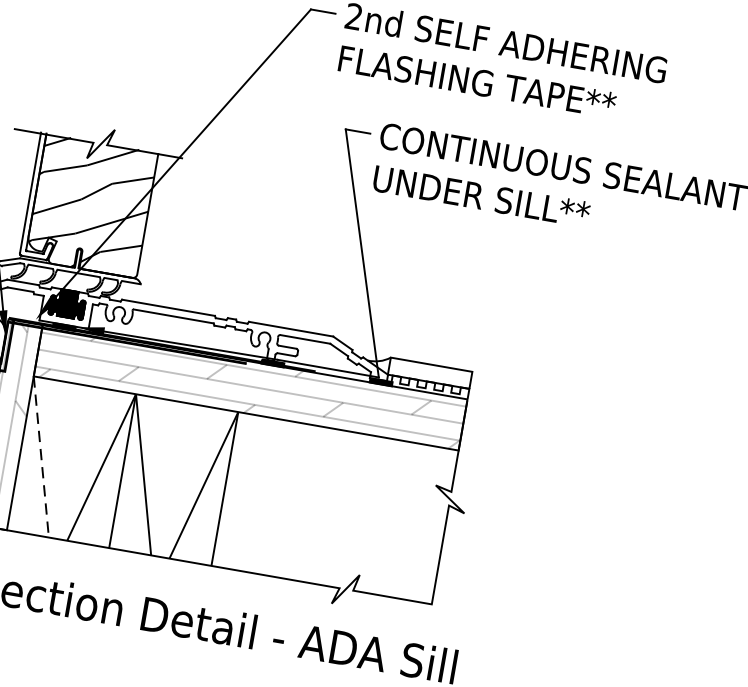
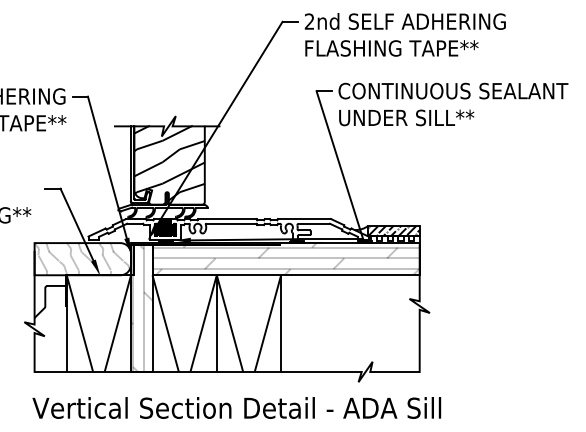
hatch: (429, 372) -> (393, 230), added
line: (40, 458) -> (165, 324), dashed -> solid

